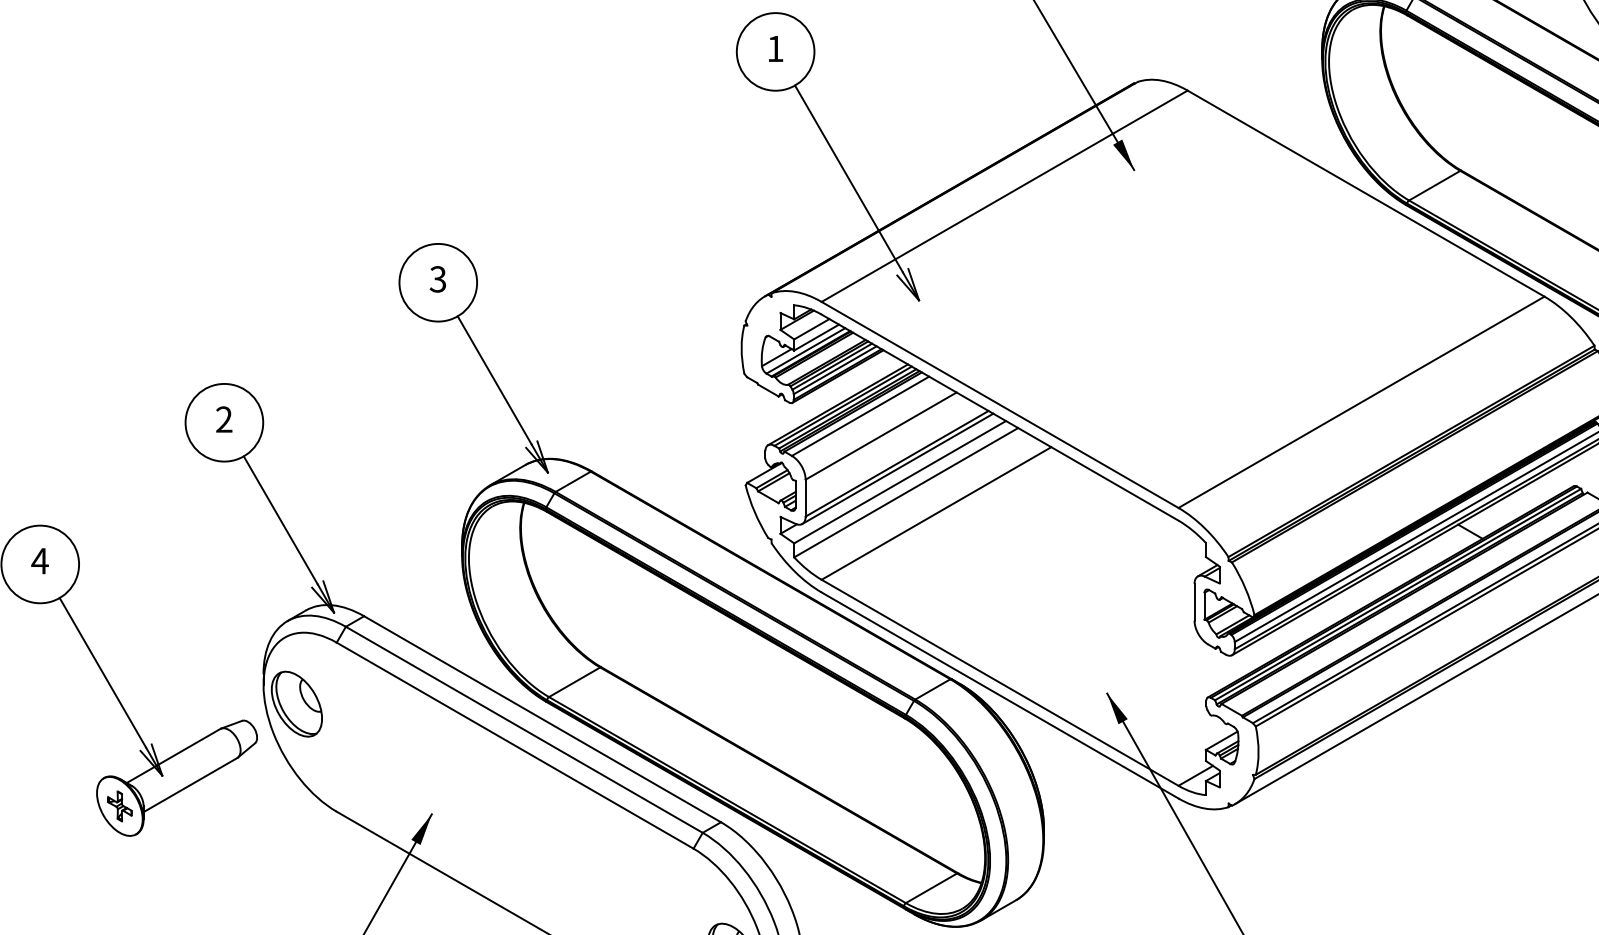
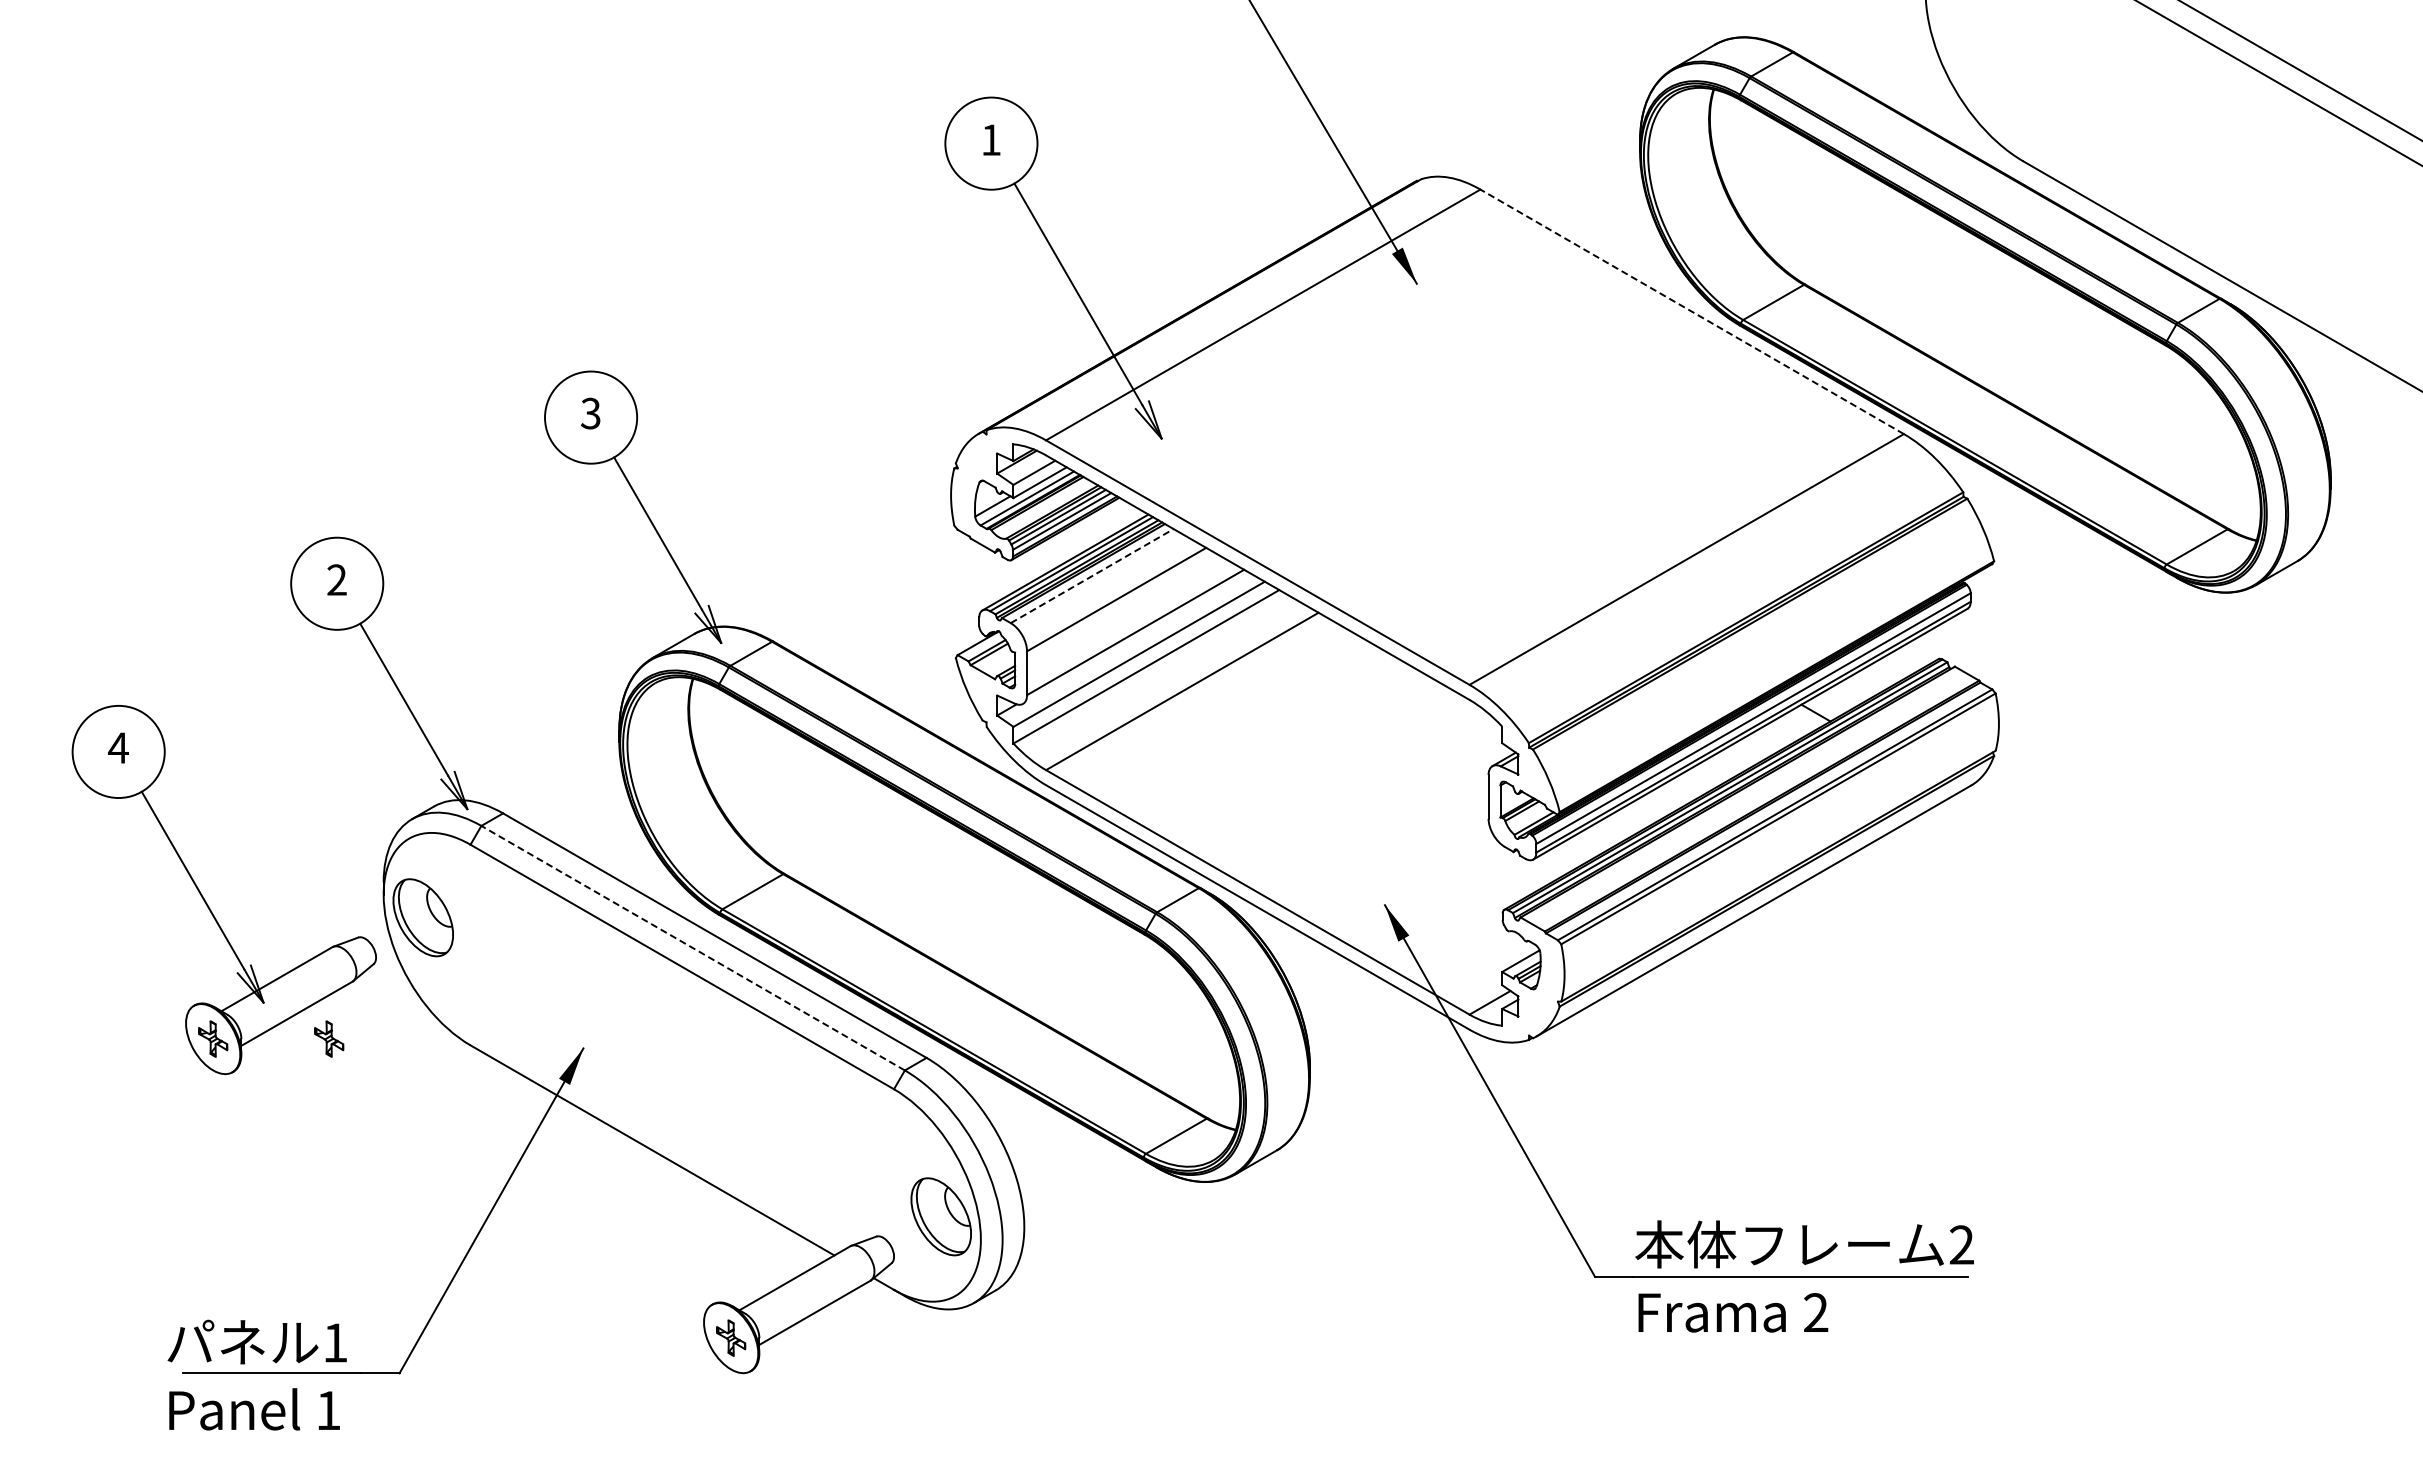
line: (1366, 193) -> (1692, 311), solid -> dashed
line: (860, 415) -> (1092, 575), solid -> dashed
line: (897, 468) -> (1136, 638), removed
line: (524, 730) -> (693, 948), solid -> dashed
part: (217, 805) -> (329, 1038), added

